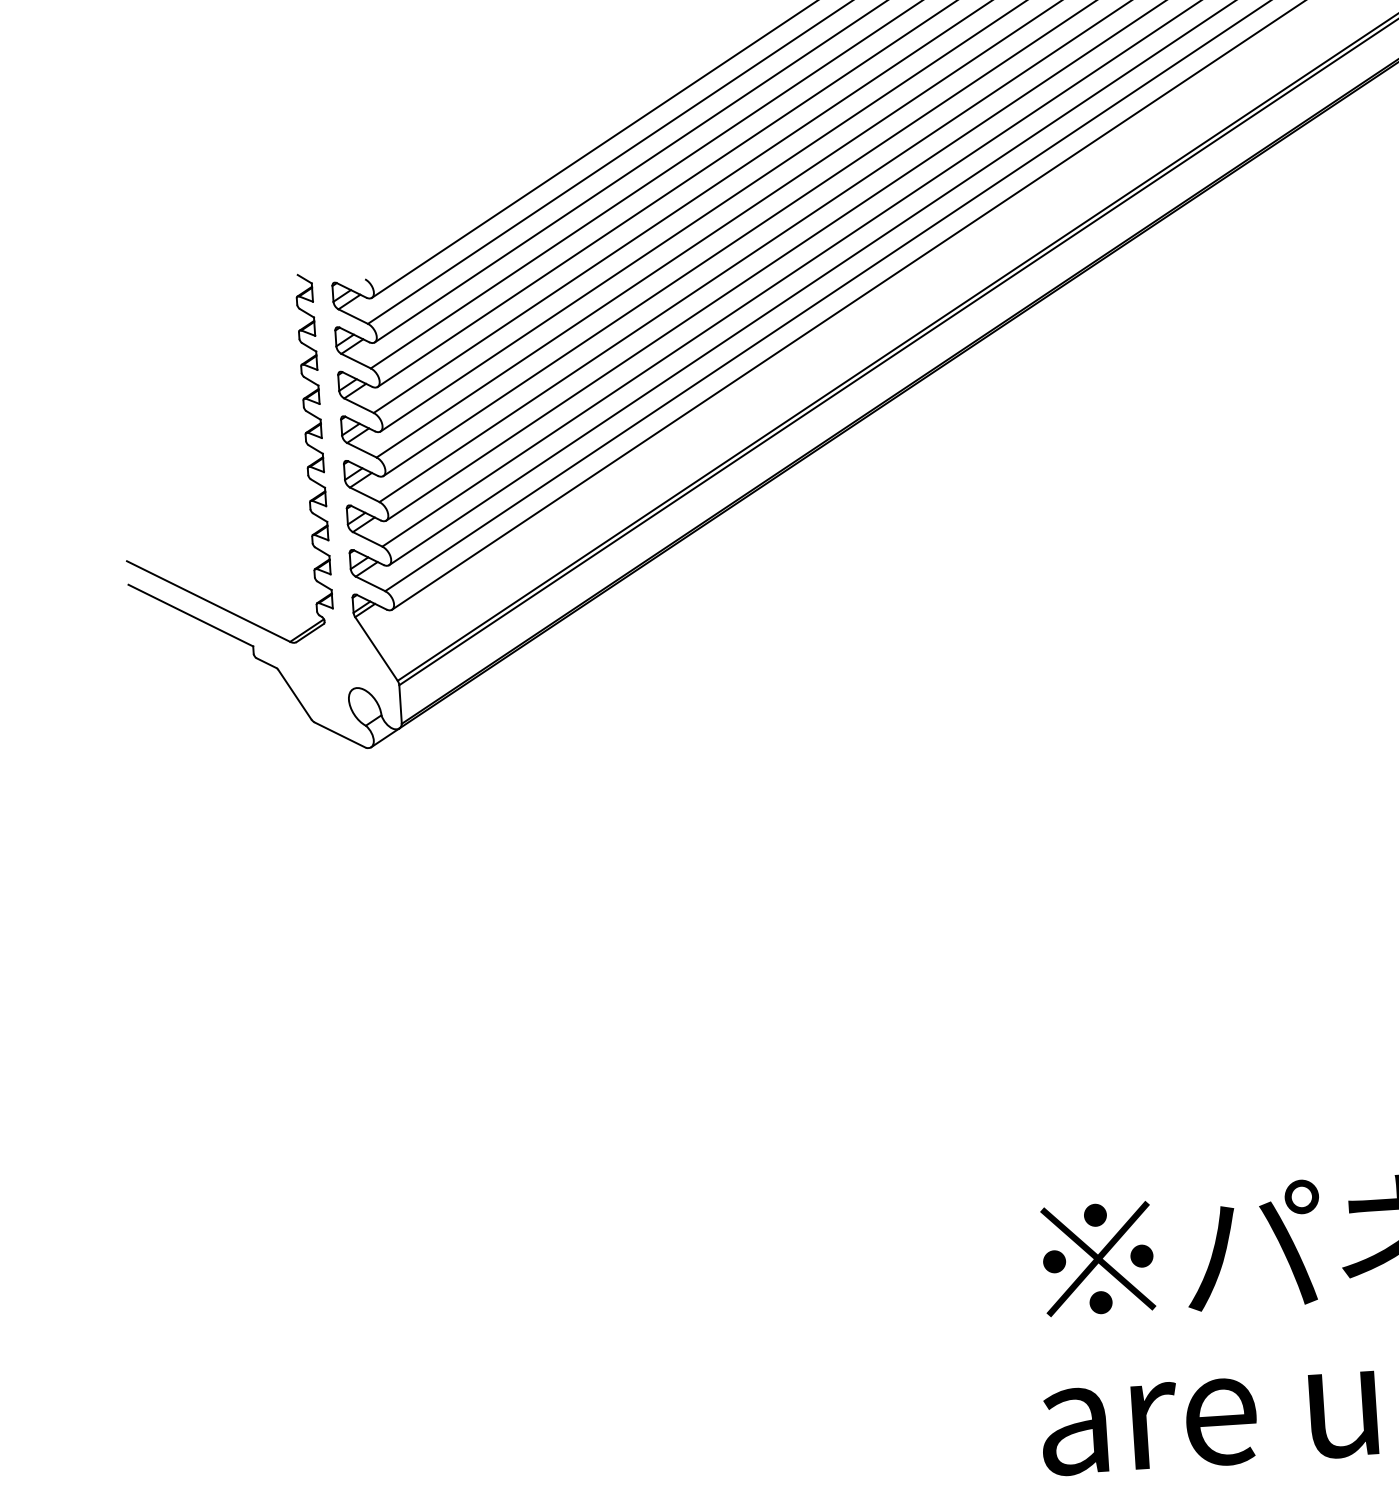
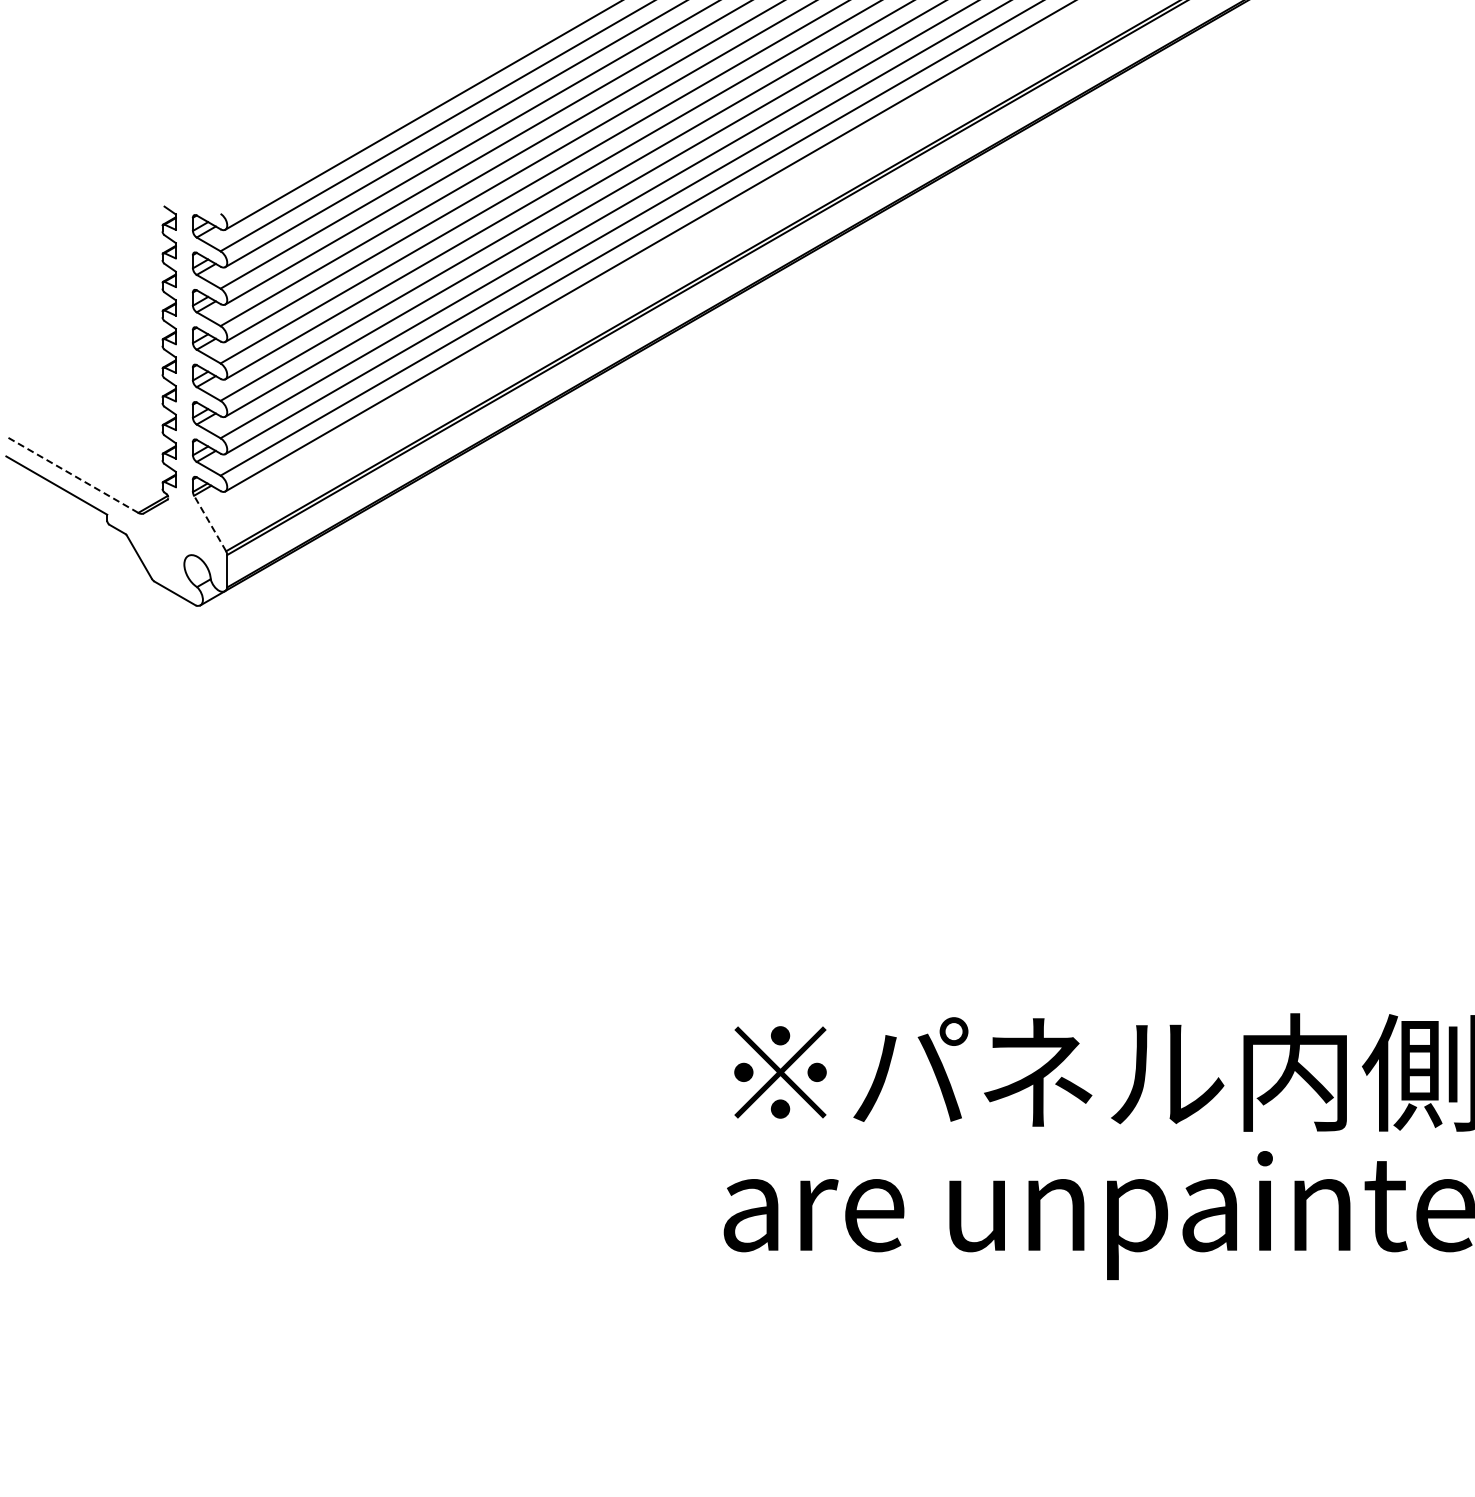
line: (207, 601) -> (71, 474), solid -> dashed
line: (375, 649) -> (209, 523), solid -> dashed

